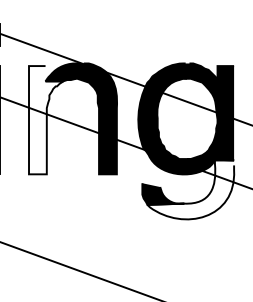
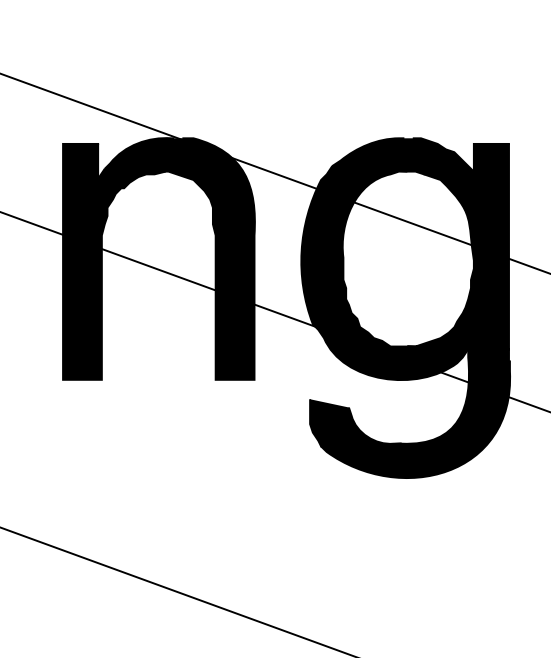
fill: (46, 120) -> (101, 262), added
fill: (190, 189) -> (414, 412), added

